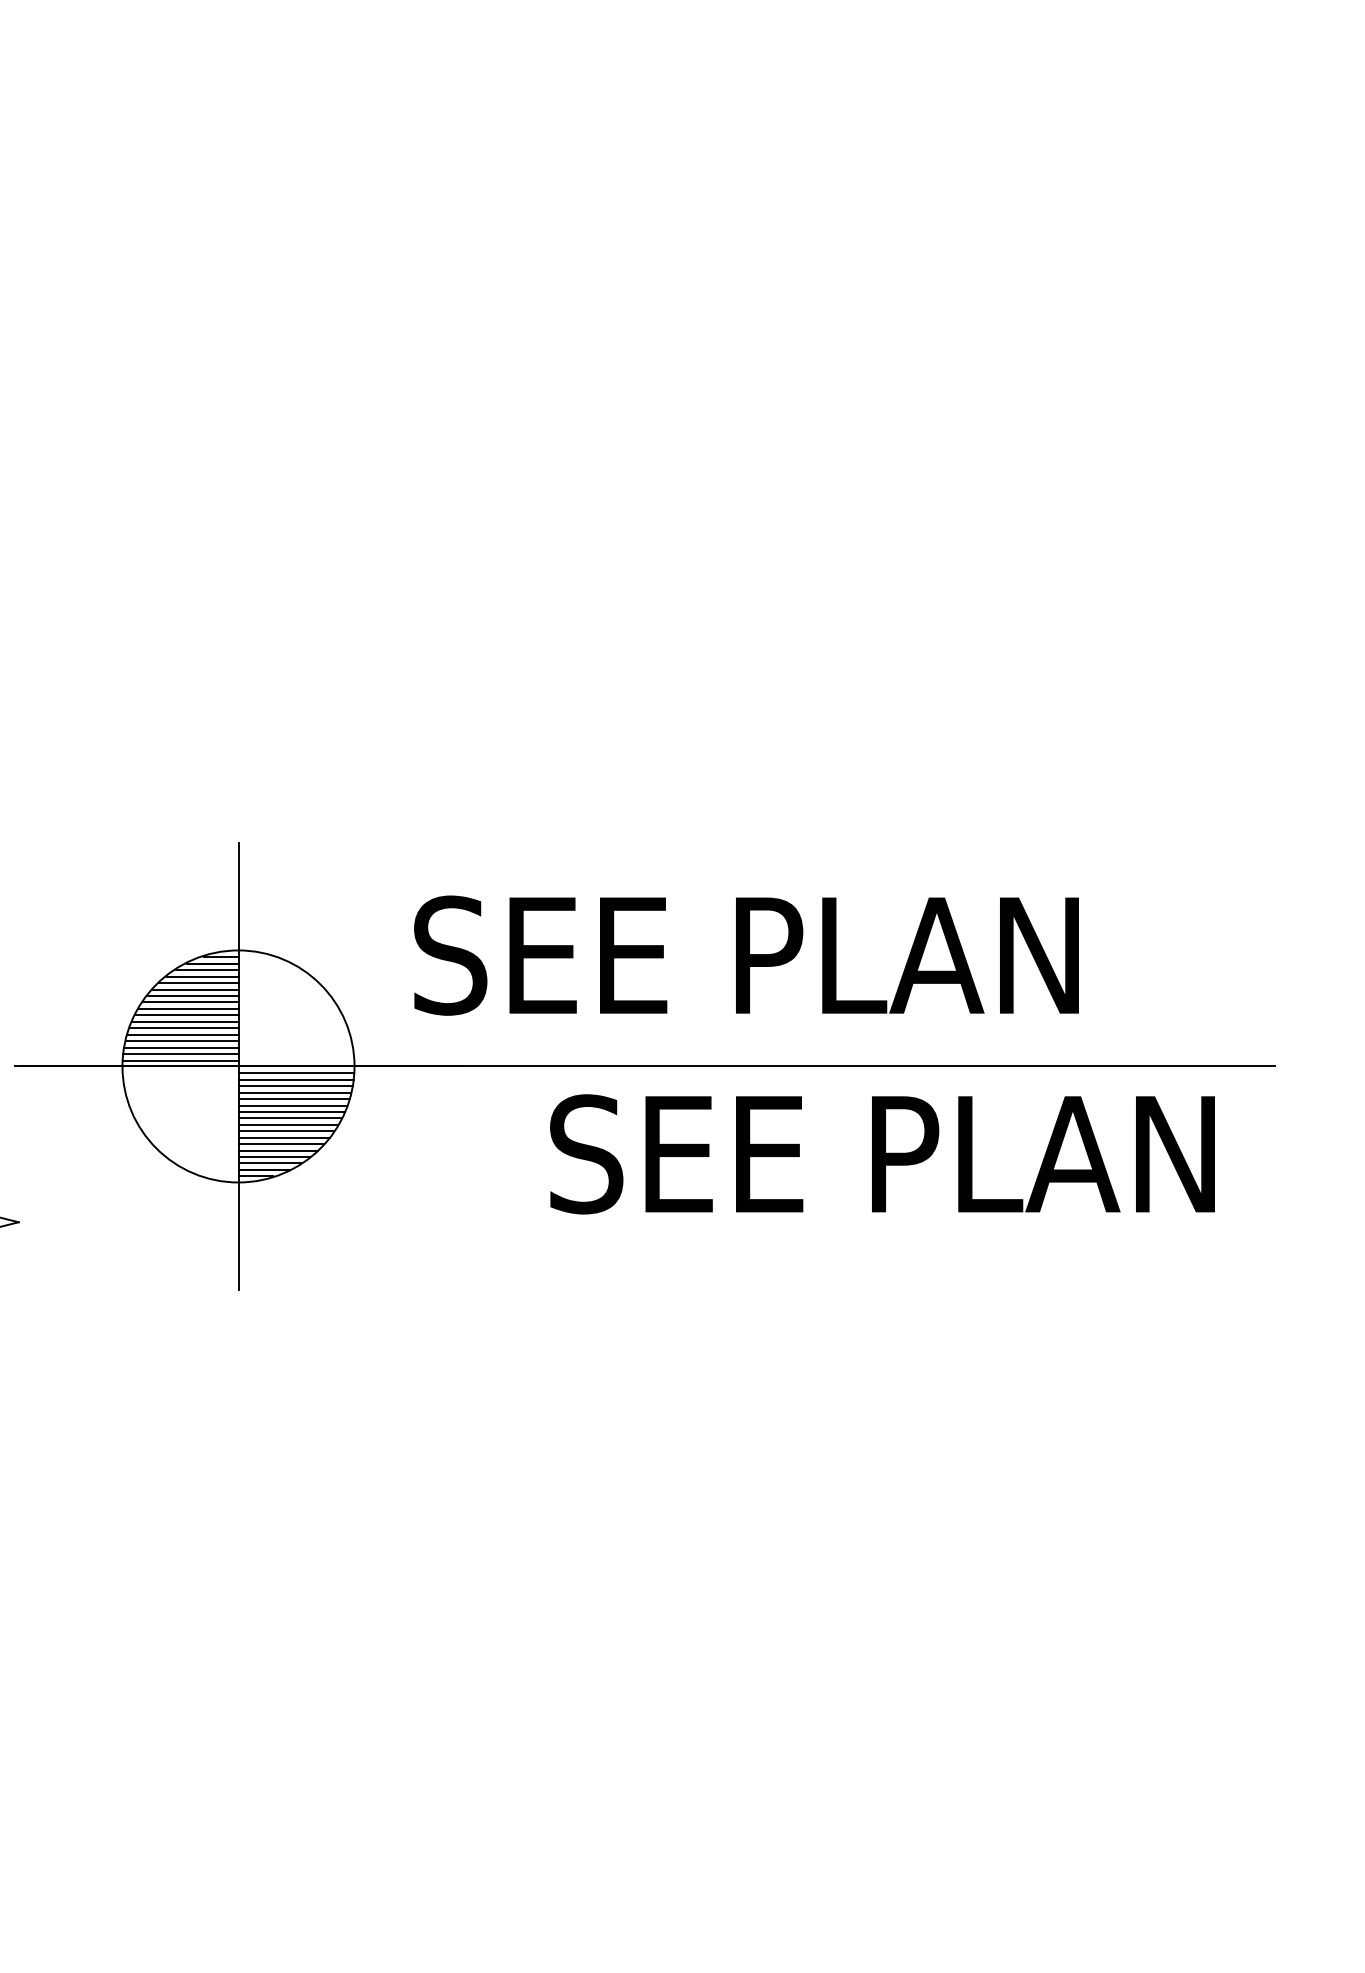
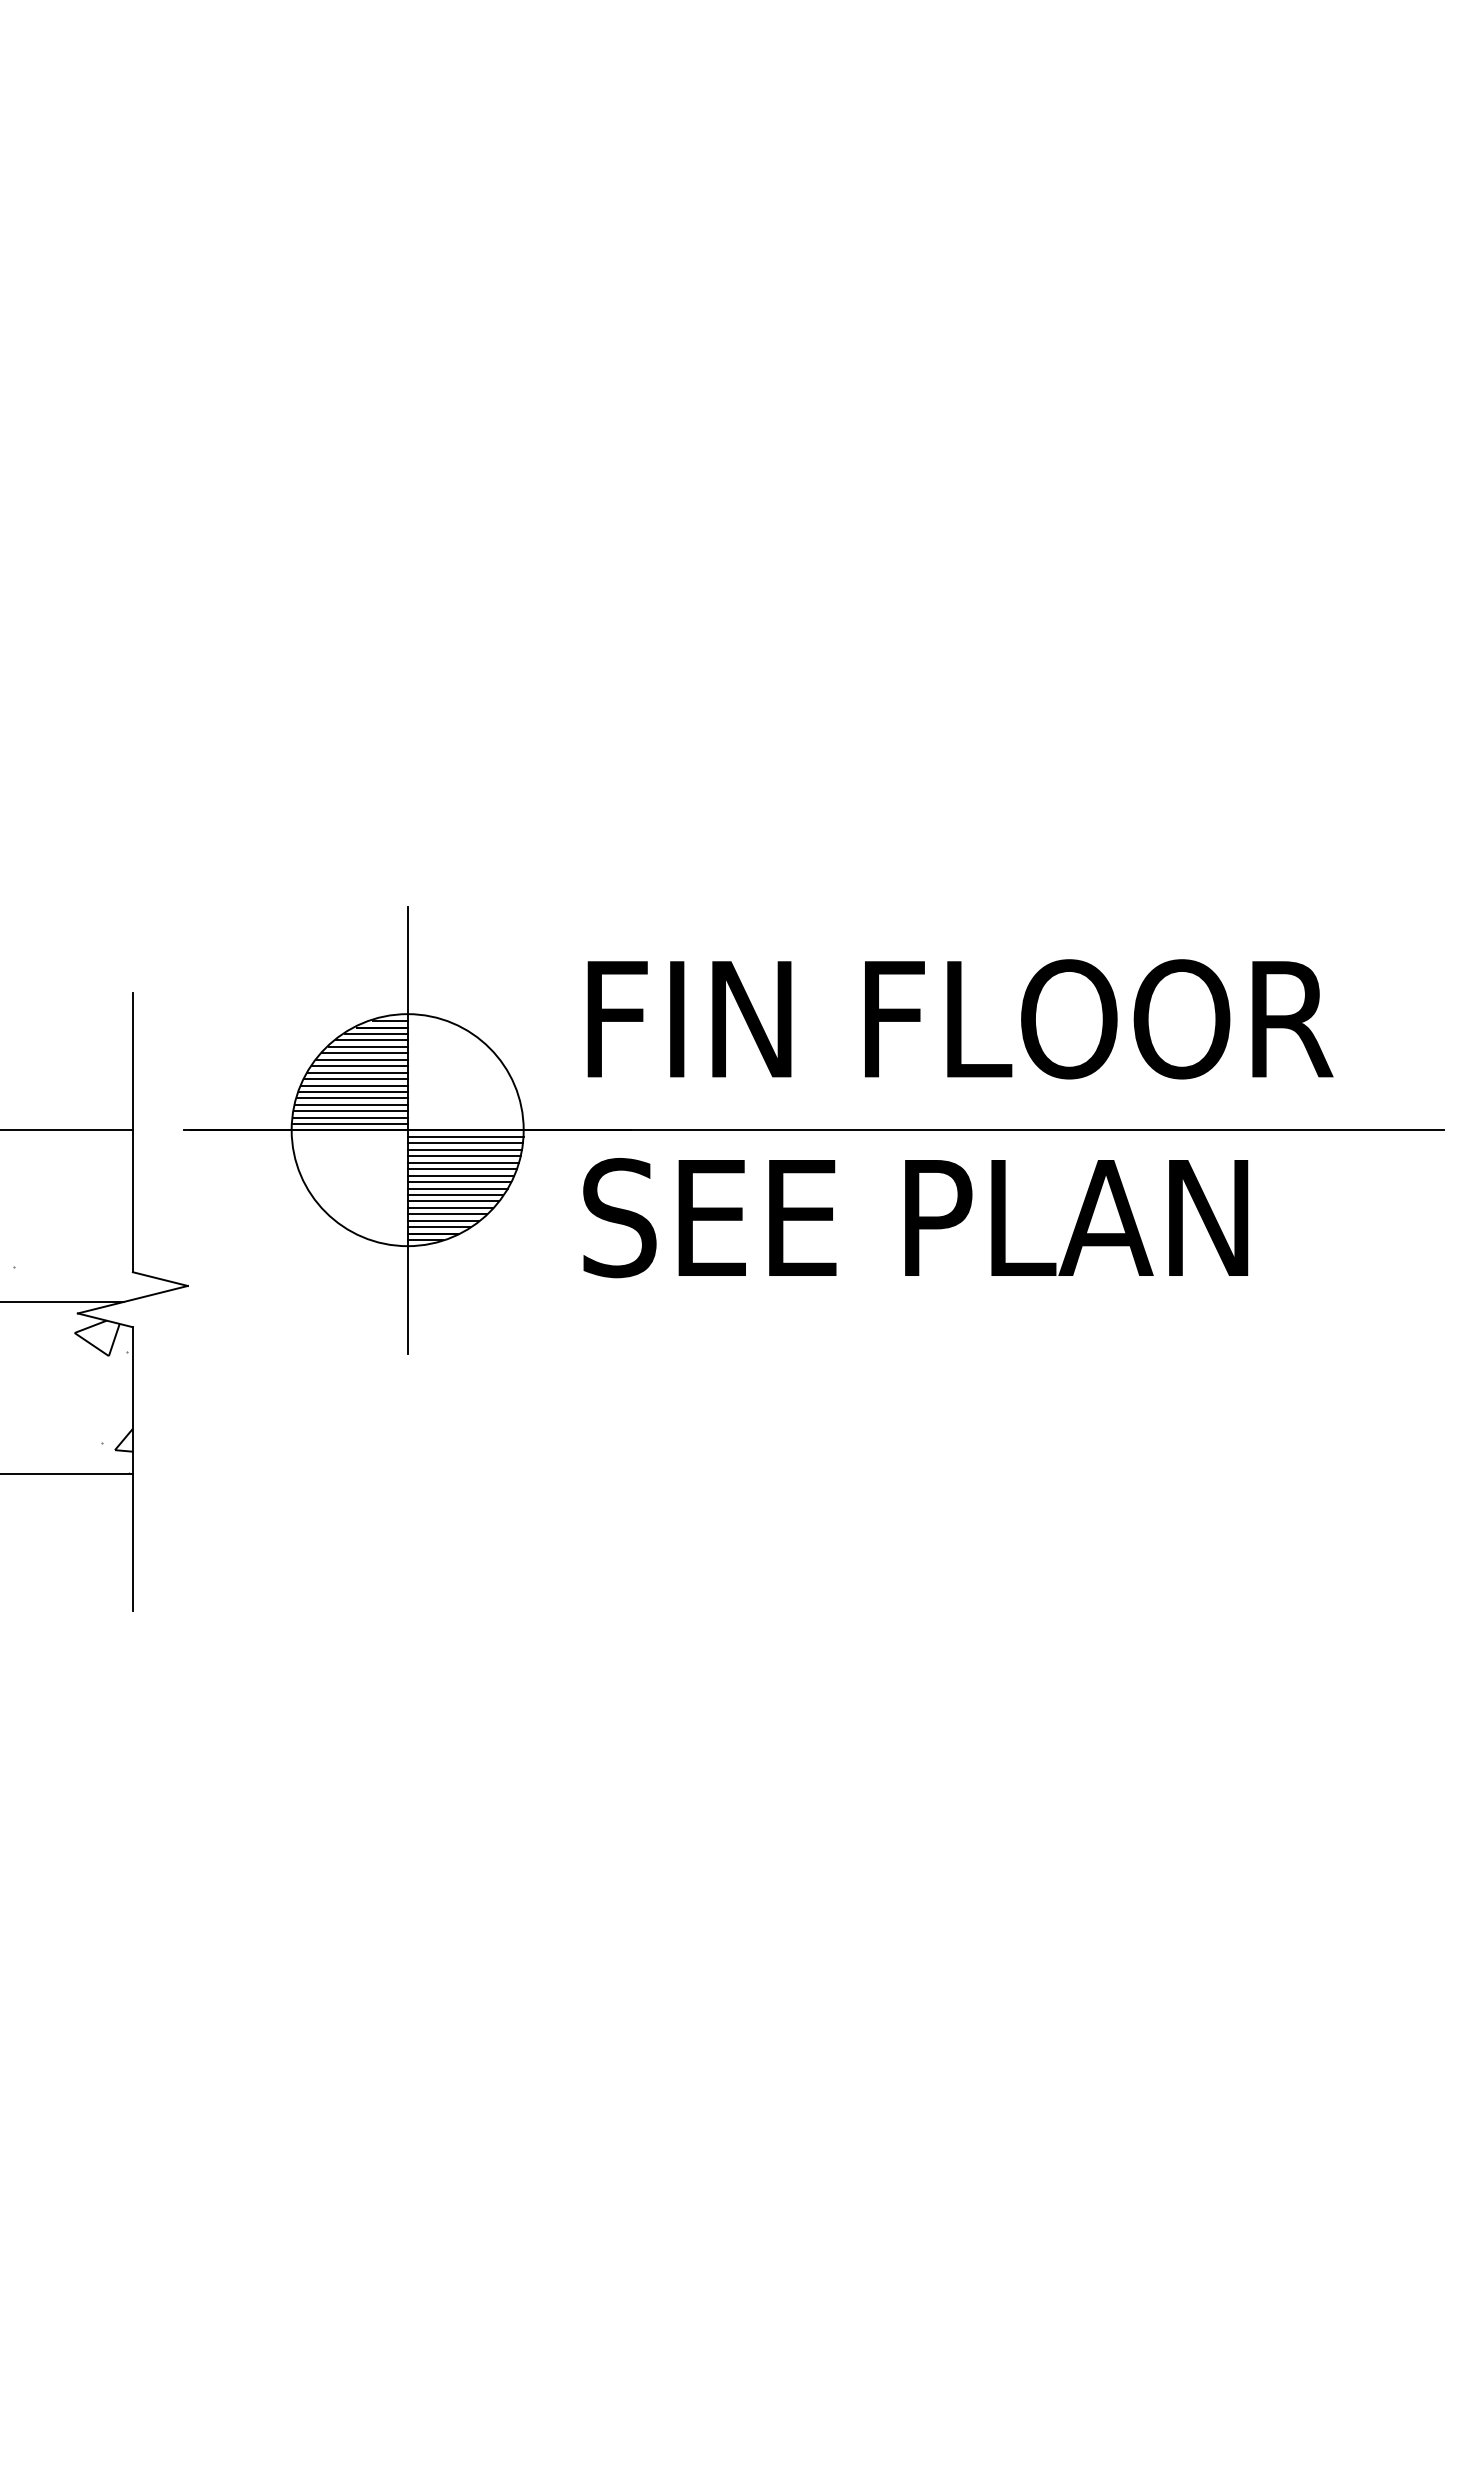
text: (789, 955) -> (958, 1019), SEE PLAN -> FIN FLOOR
text: (882, 1154) -> (915, 1218), moved

